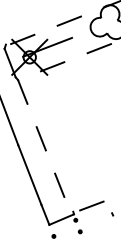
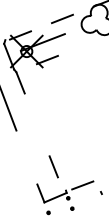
line: (99, 48) -> (89, 43), removed
line: (40, 138) -> (36, 124), removed
line: (29, 174) -> (26, 157), removed

